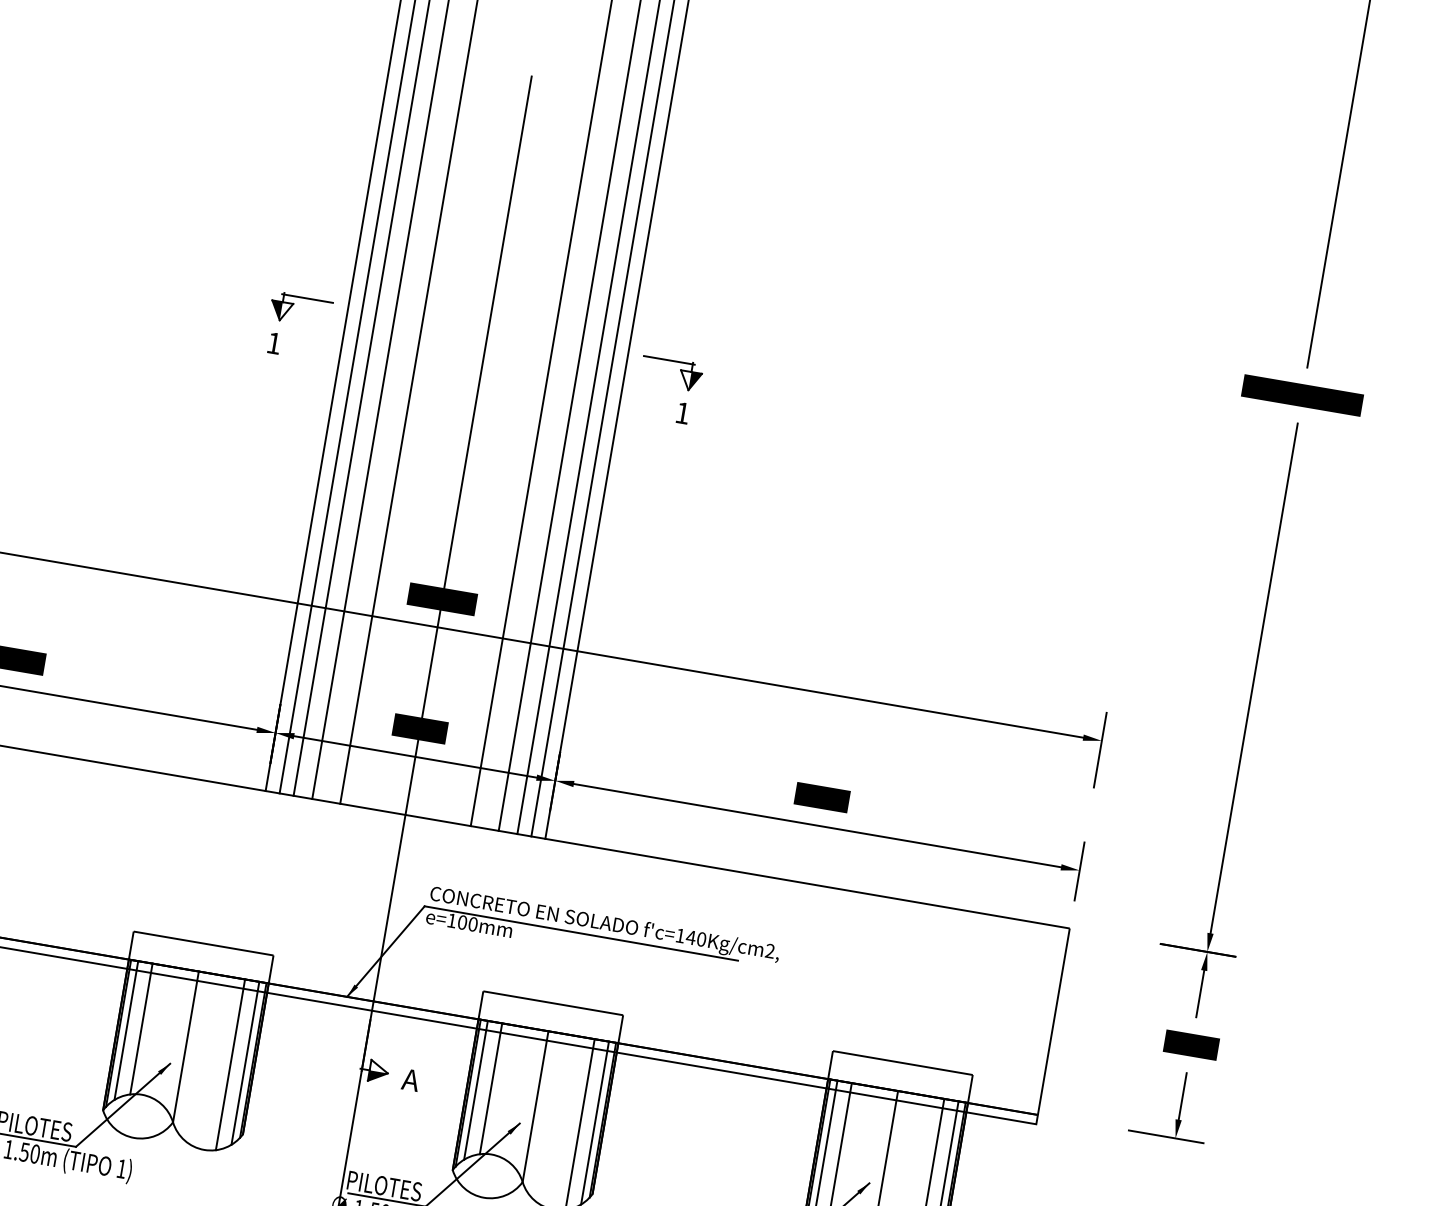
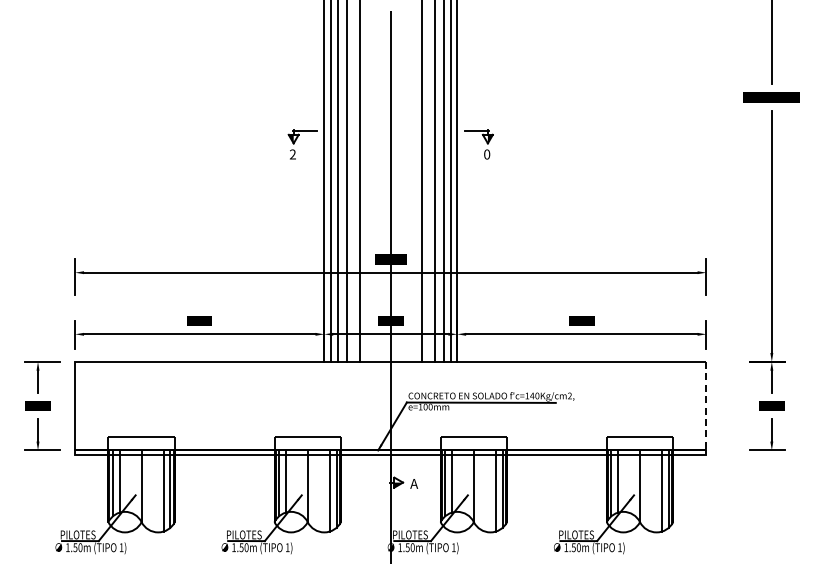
text: (273, 343) -> (292, 154), 1 -> 2
text: (683, 413) -> (487, 154), 1 -> 0
line: (1053, 1022) -> (706, 406), solid -> dashed

